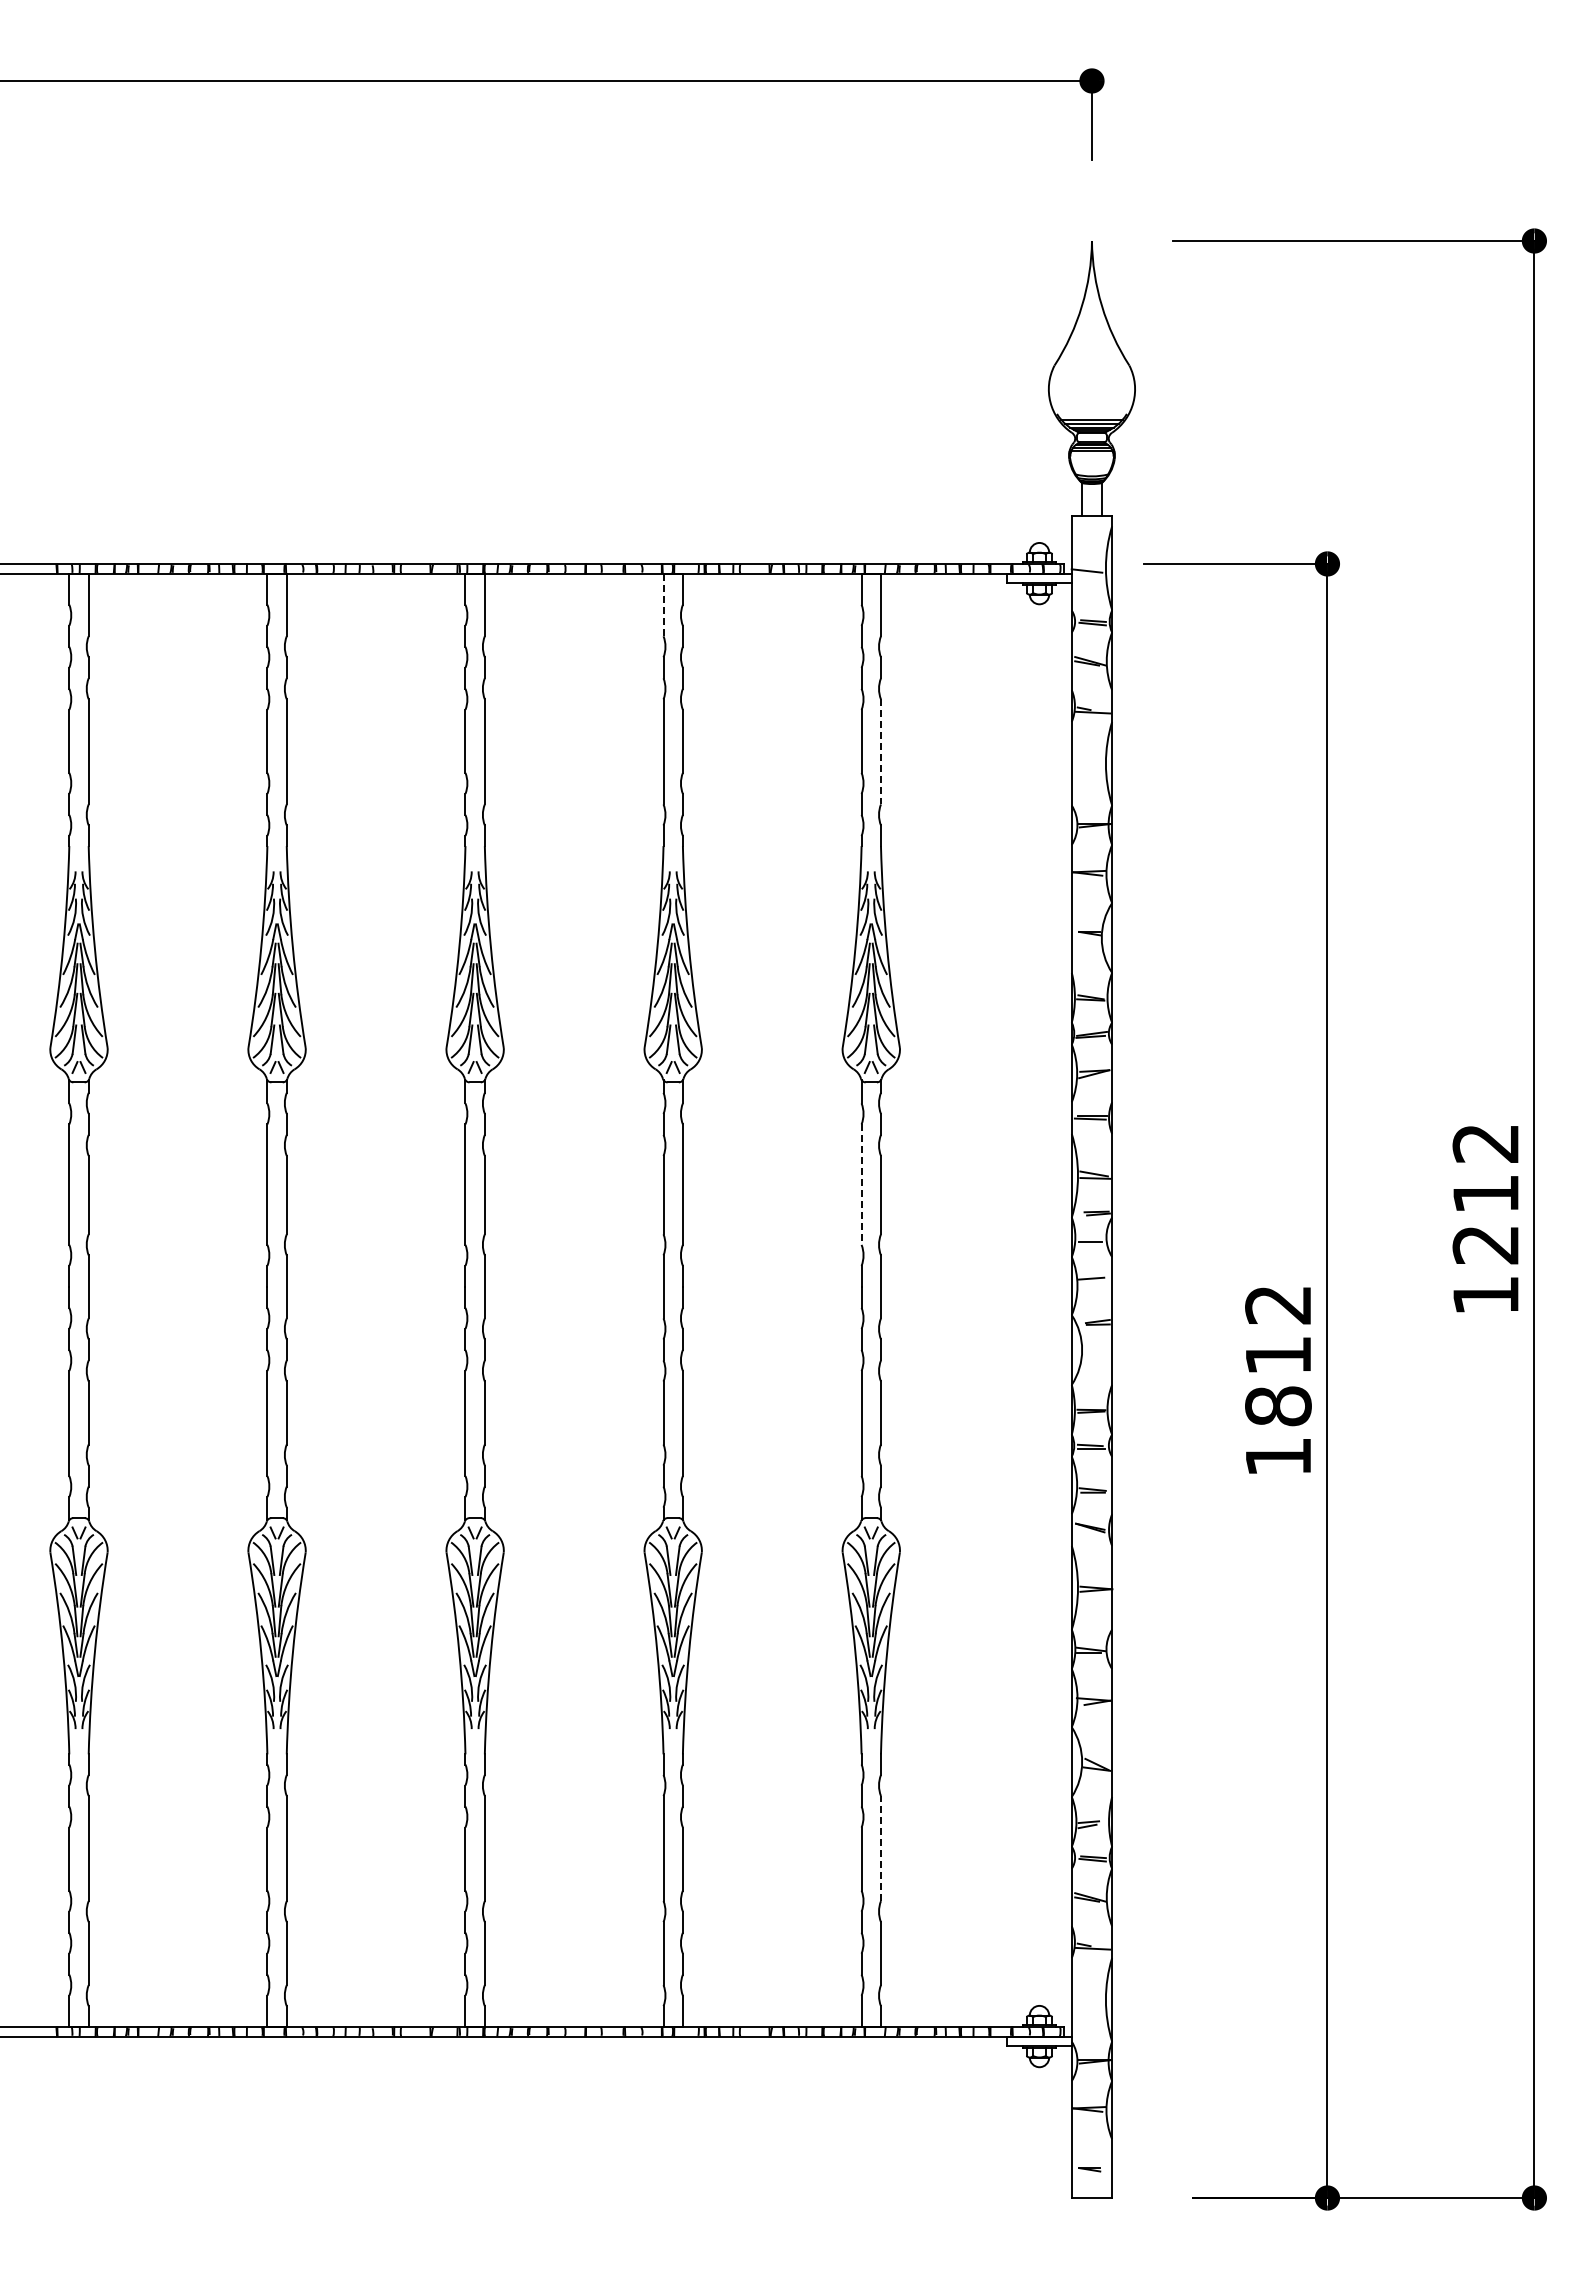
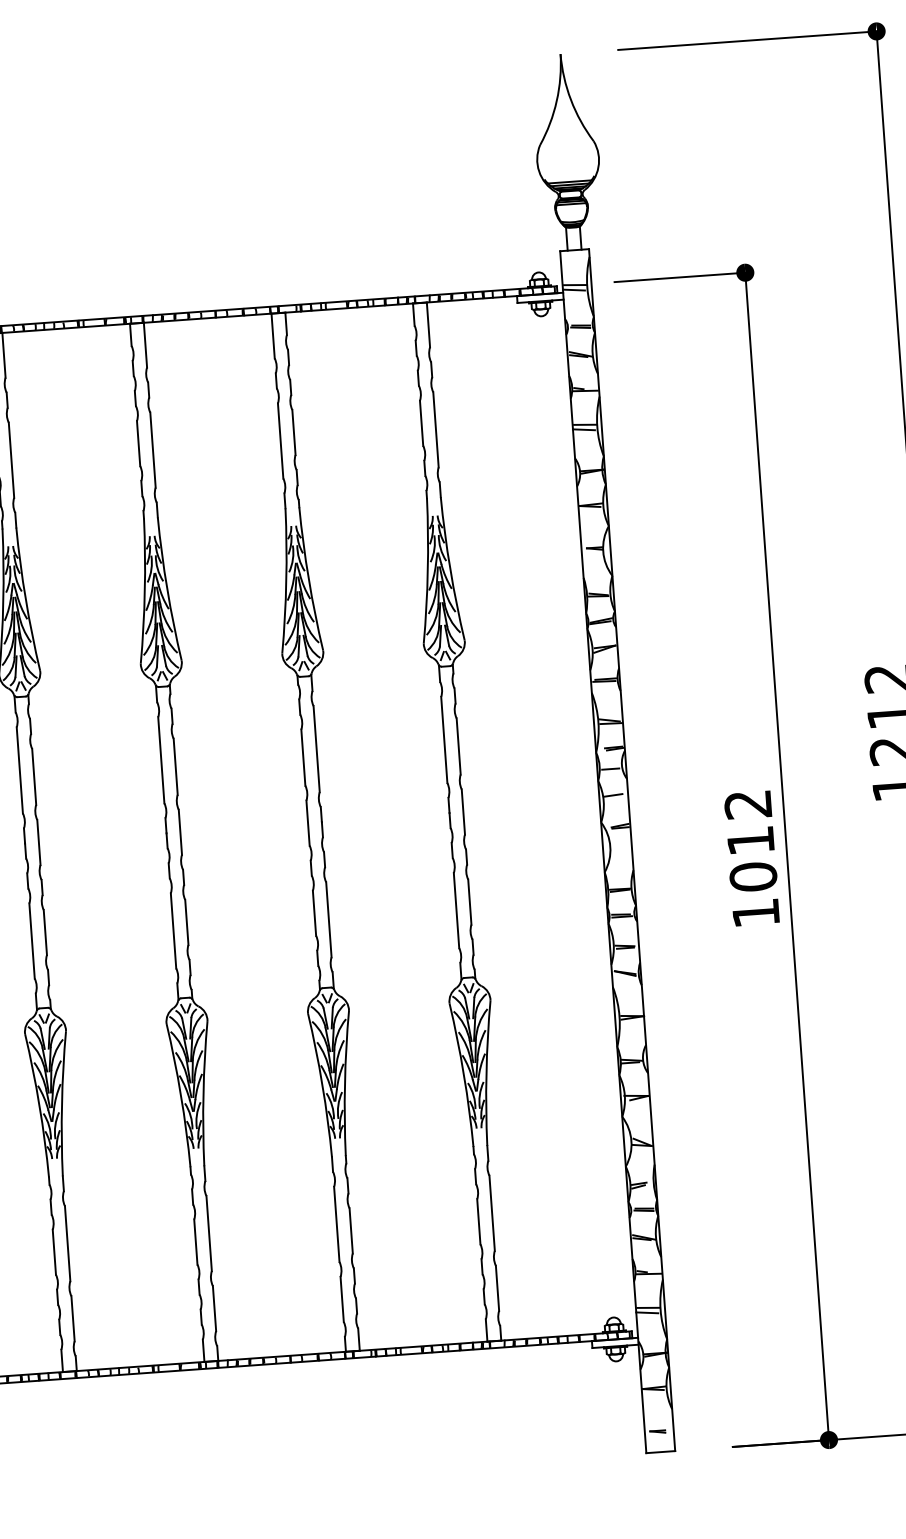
line: (1089, 564) -> (575, 285), added
line: (663, 605) -> (273, 336), dashed -> solid
line: (880, 751) -> (435, 429), dashed -> solid
line: (1089, 759) -> (585, 424), added
line: (1086, 766) -> (583, 429), added
line: (861, 1185) -> (444, 740), dashed -> solid
text: (1278, 1406) -> (753, 877), 1812 -> 1012
line: (880, 1848) -> (491, 1213), dashed -> solid
line: (1089, 1995) -> (648, 1307), added
line: (1086, 2002) -> (646, 1312), added

